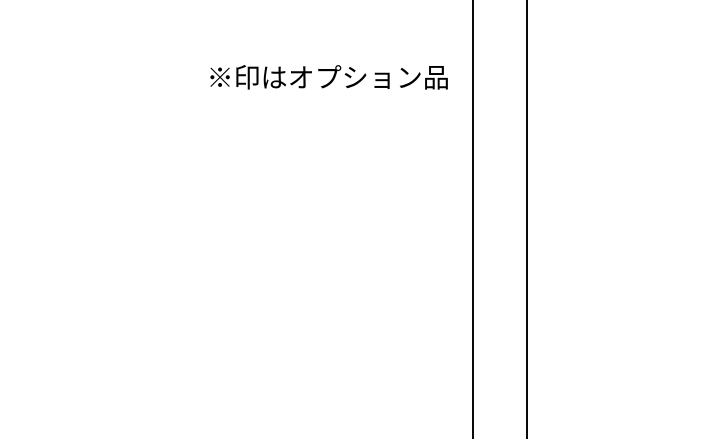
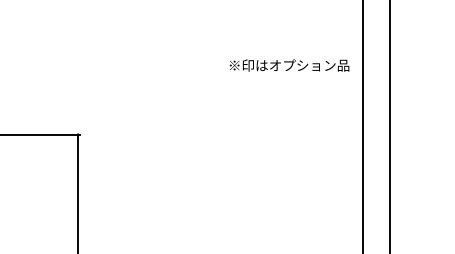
text: (329, 77) -> (289, 65), moved

